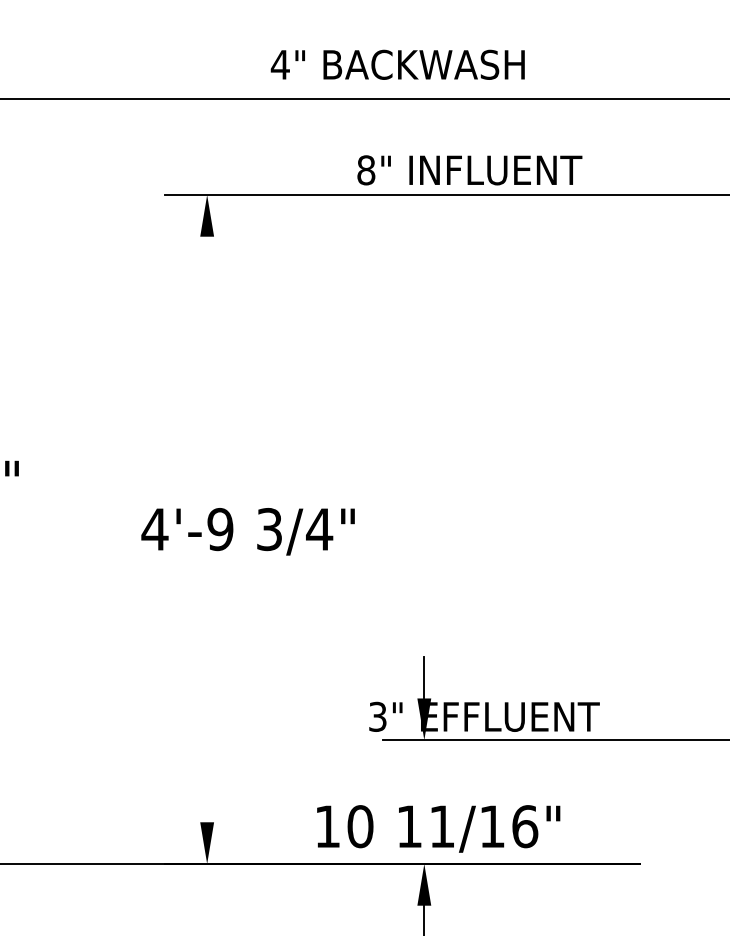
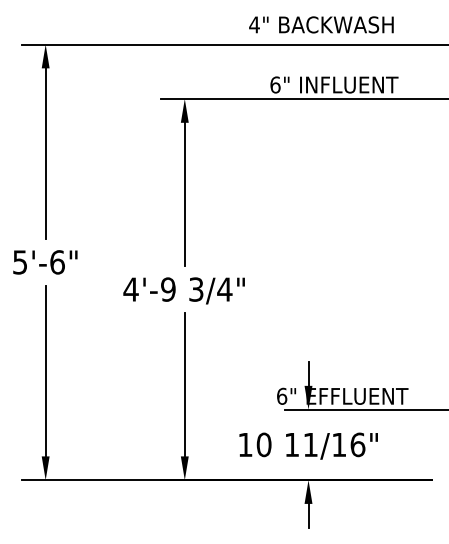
text: (397, 64) -> (321, 24), moved
text: (366, 169) -> (275, 84), 8" -> 6"
line: (206, 360) -> (184, 193), added
text: (247, 531) -> (183, 290), moved
line: (206, 696) -> (184, 384), added
text: (378, 715) -> (282, 395), 3" -> 6"
text: (438, 827) -> (308, 445), moved

